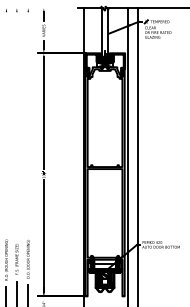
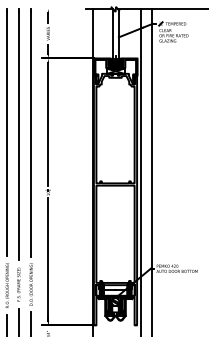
line: (6, 120) -> (7, 132), added
line: (28, 120) -> (31, 132), added
line: (16, 122) -> (18, 134), added

